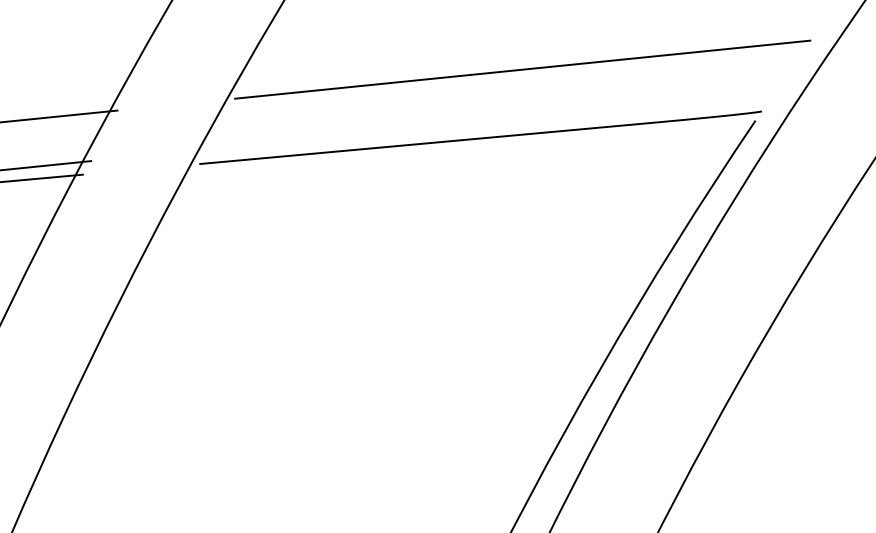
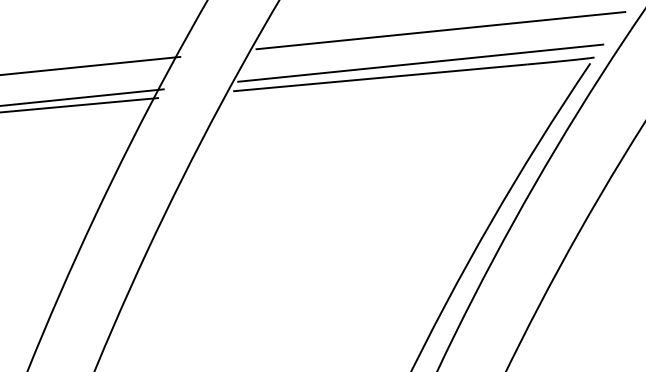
line: (490, 119) -> (420, 62), added

